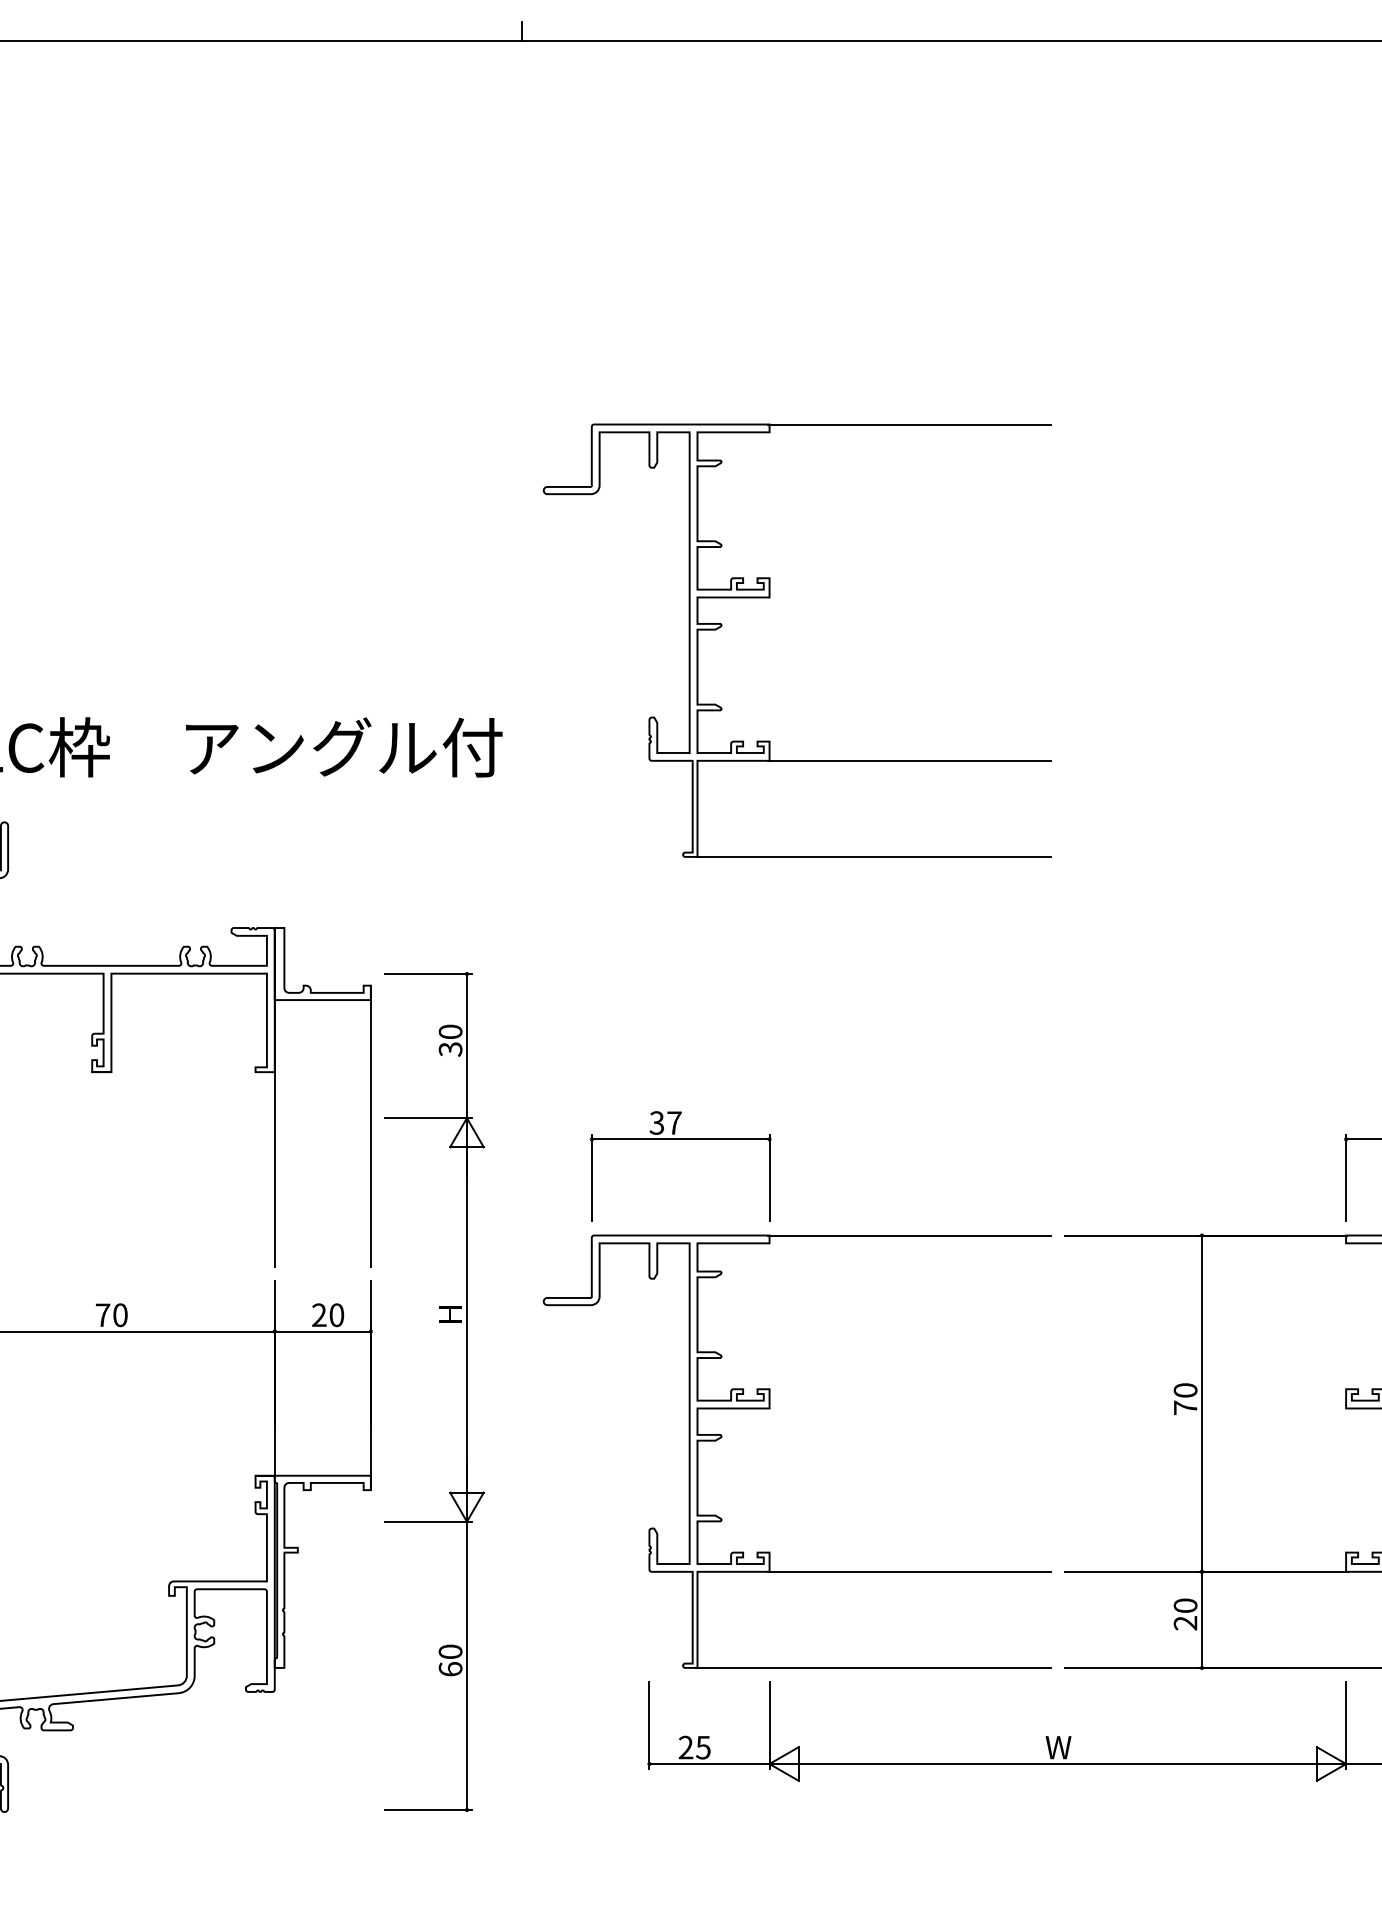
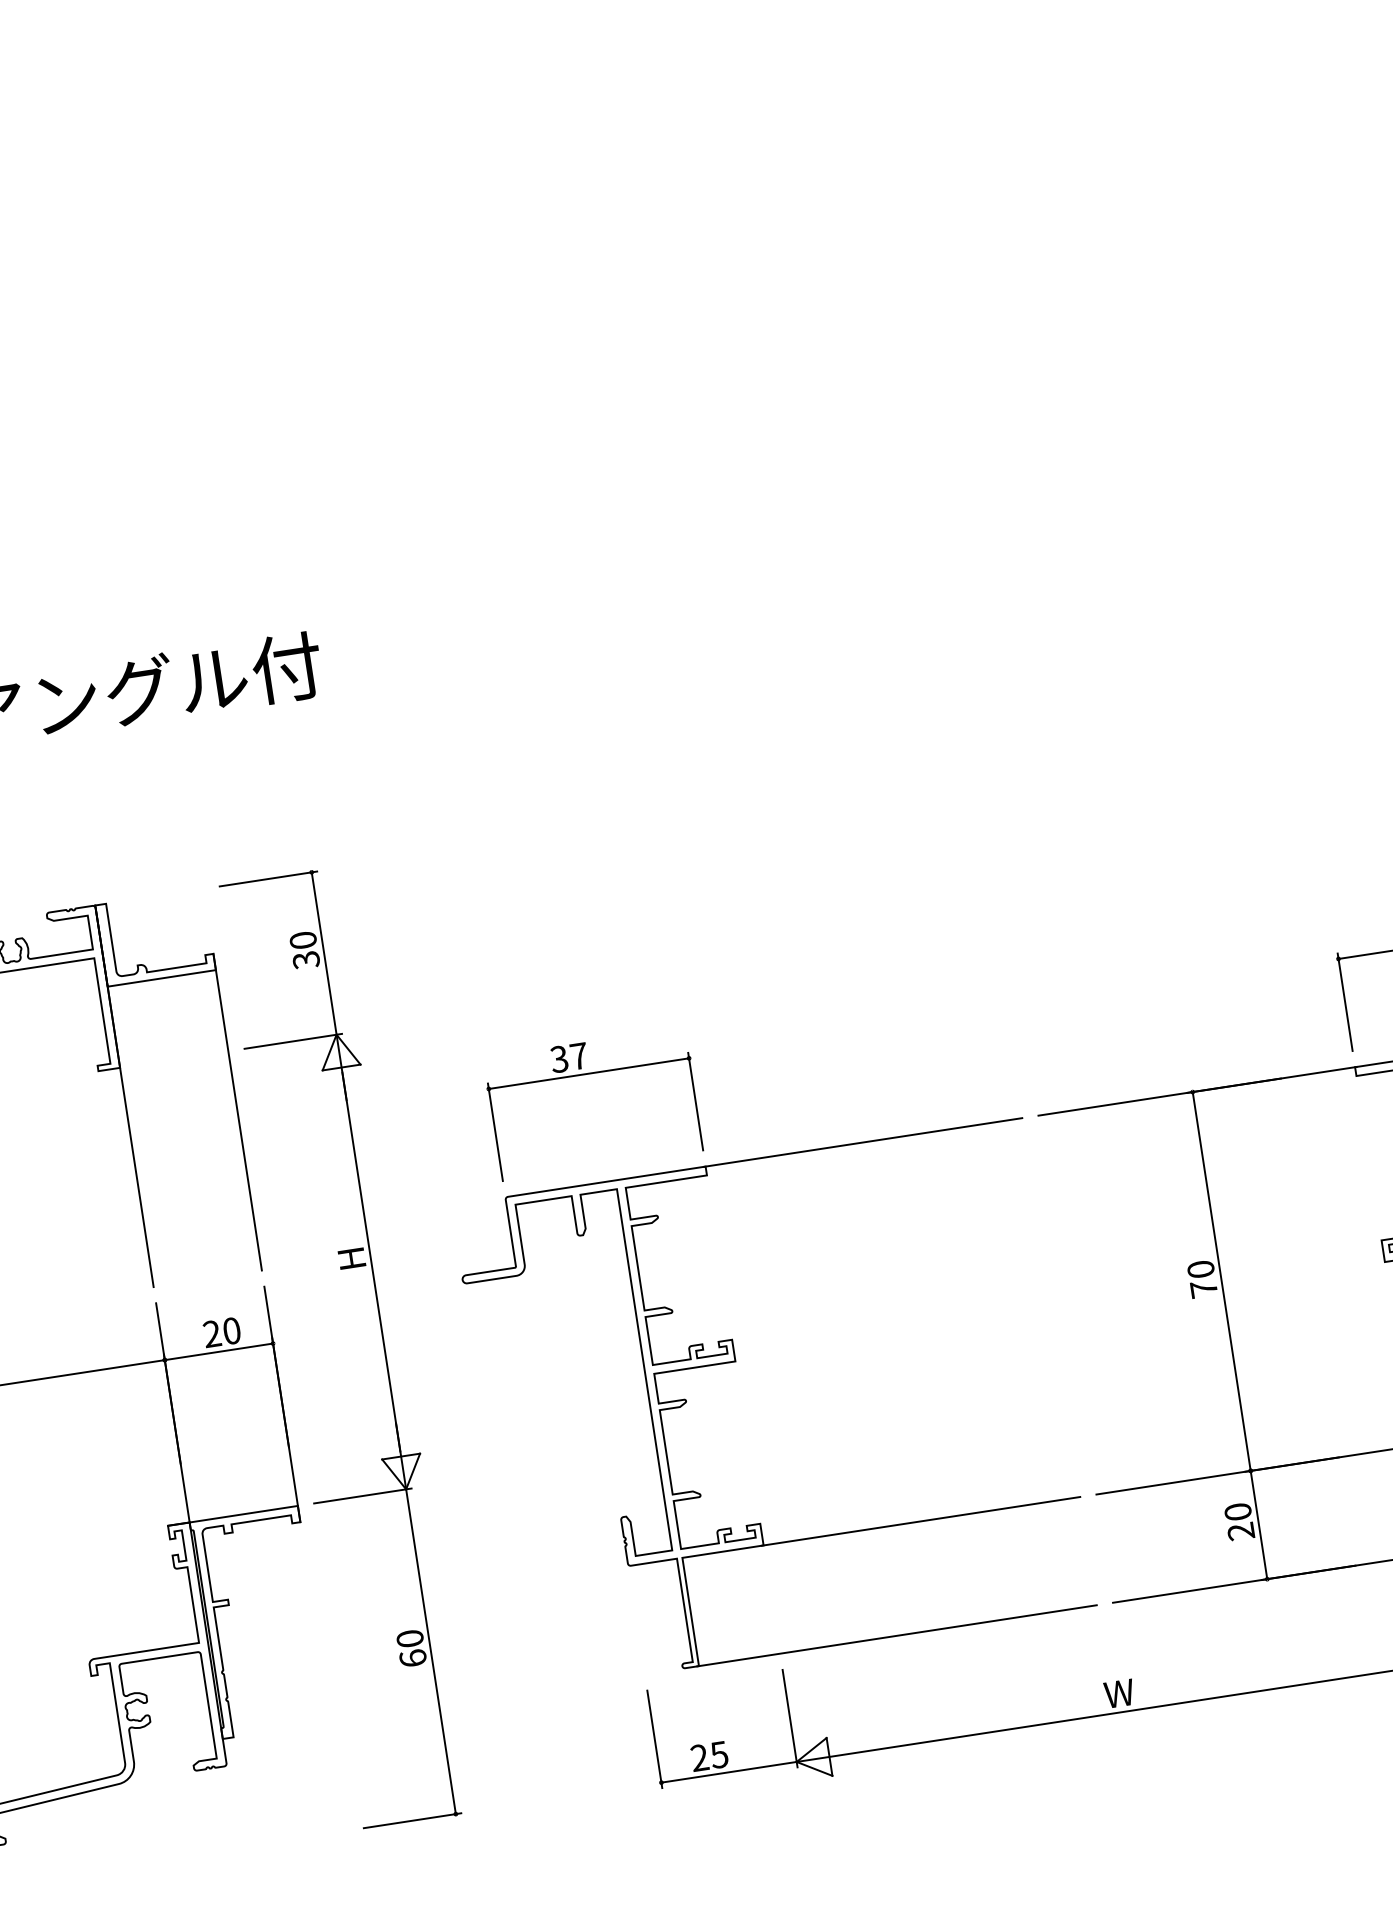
part: (770, 598) -> (596, 448), removed
part: (466, 1391) -> (383, 1342), moved

